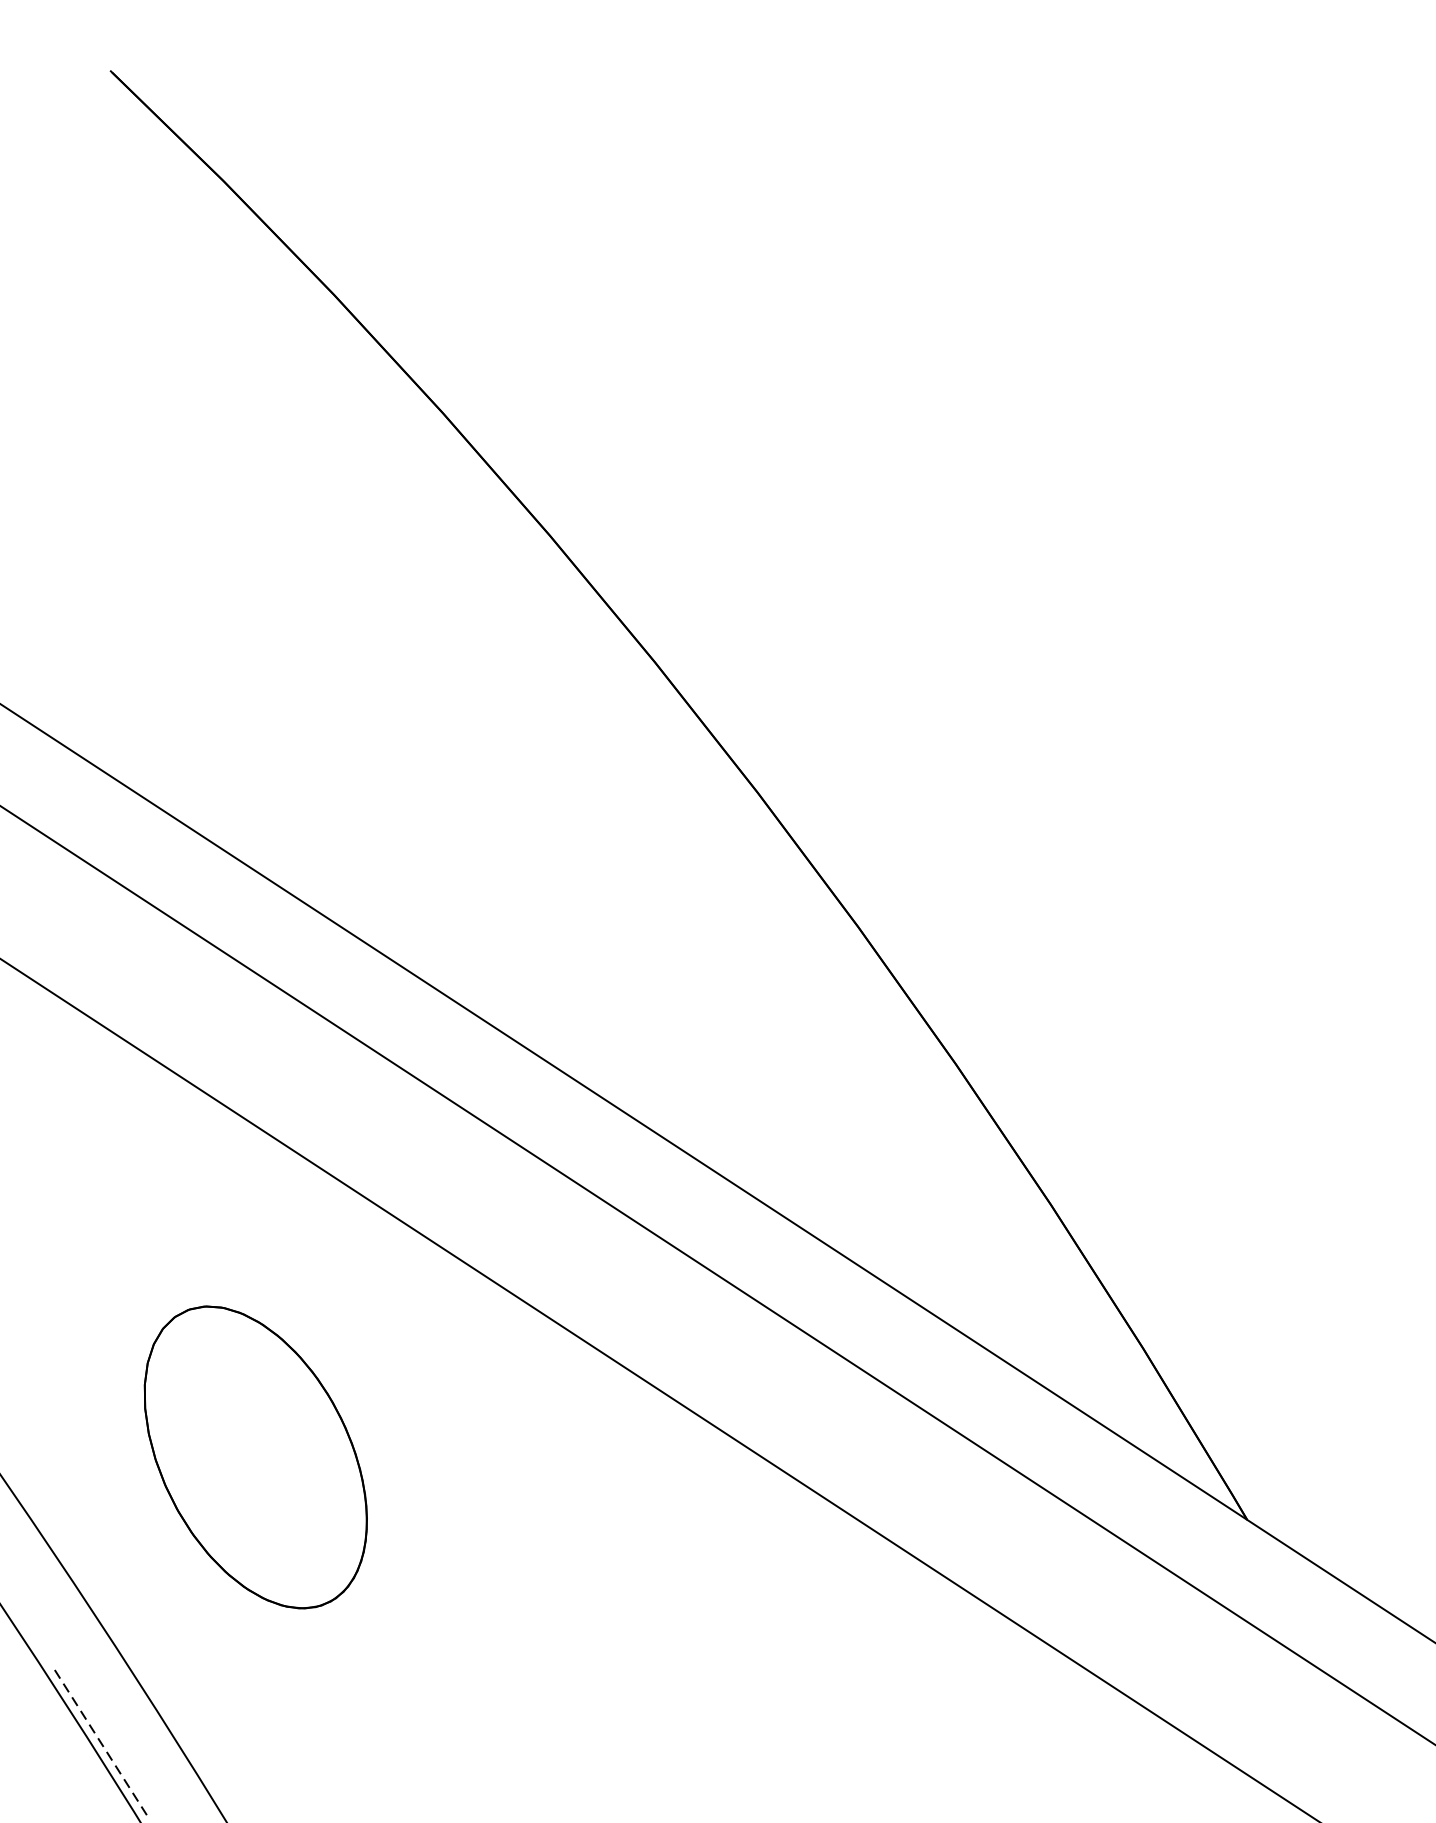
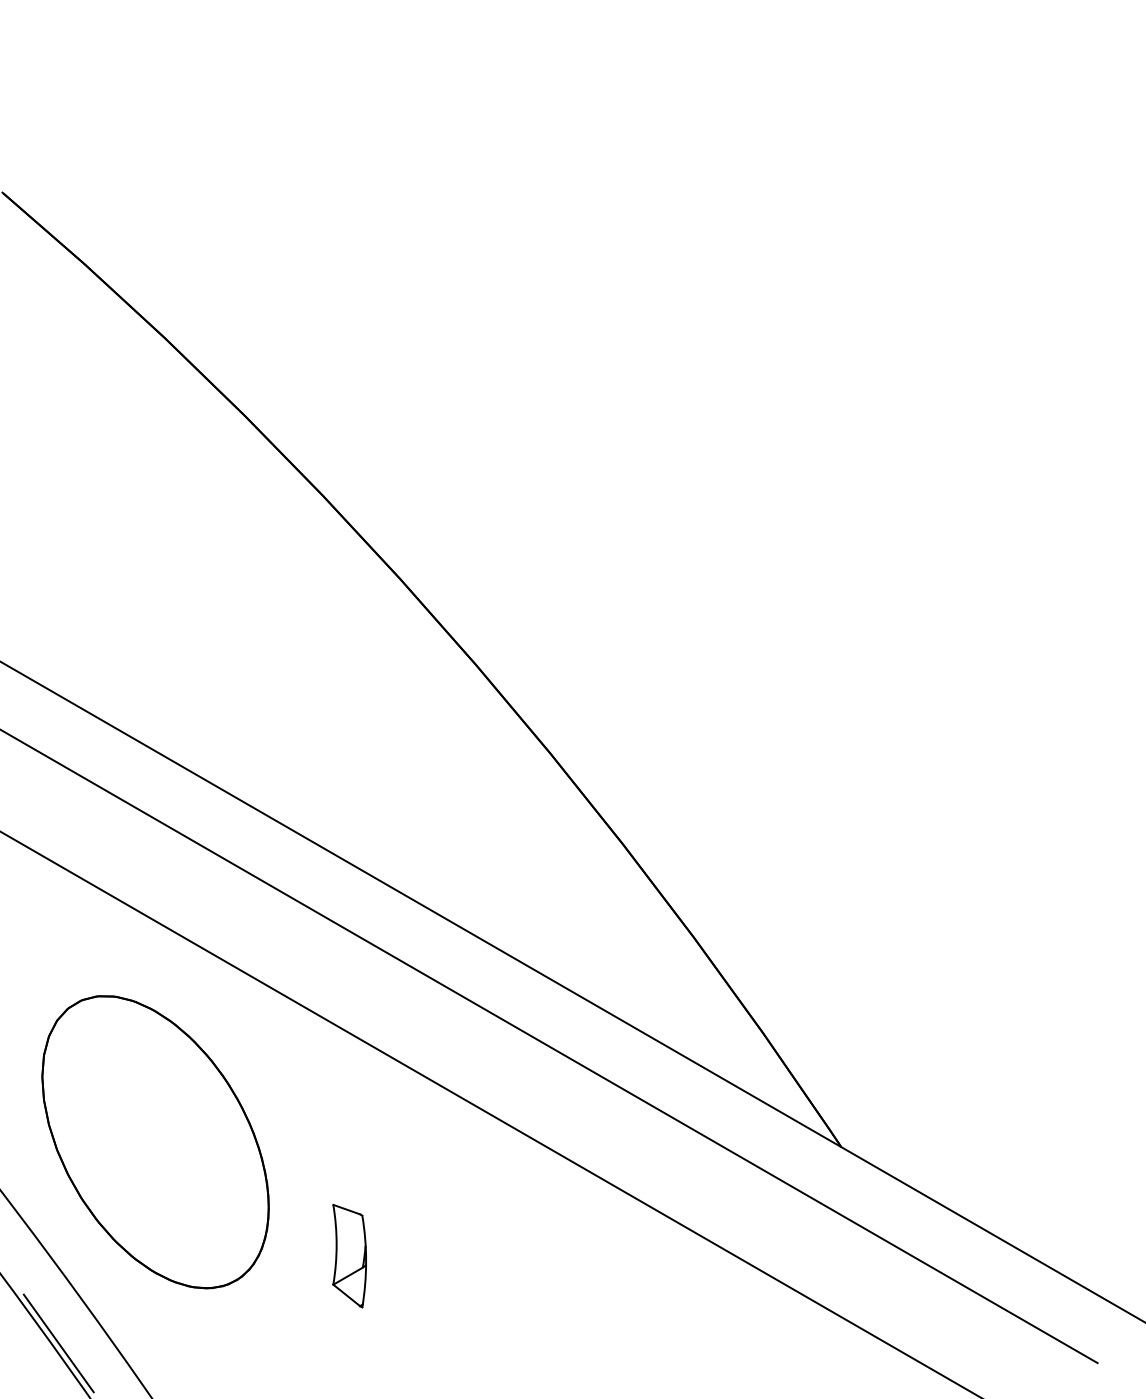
part: (255, 1457) -> (155, 1142), size x1.43
part: (527, 1638) -> (349, 1256), added
line: (99, 1740) -> (58, 1343), dashed -> solid

